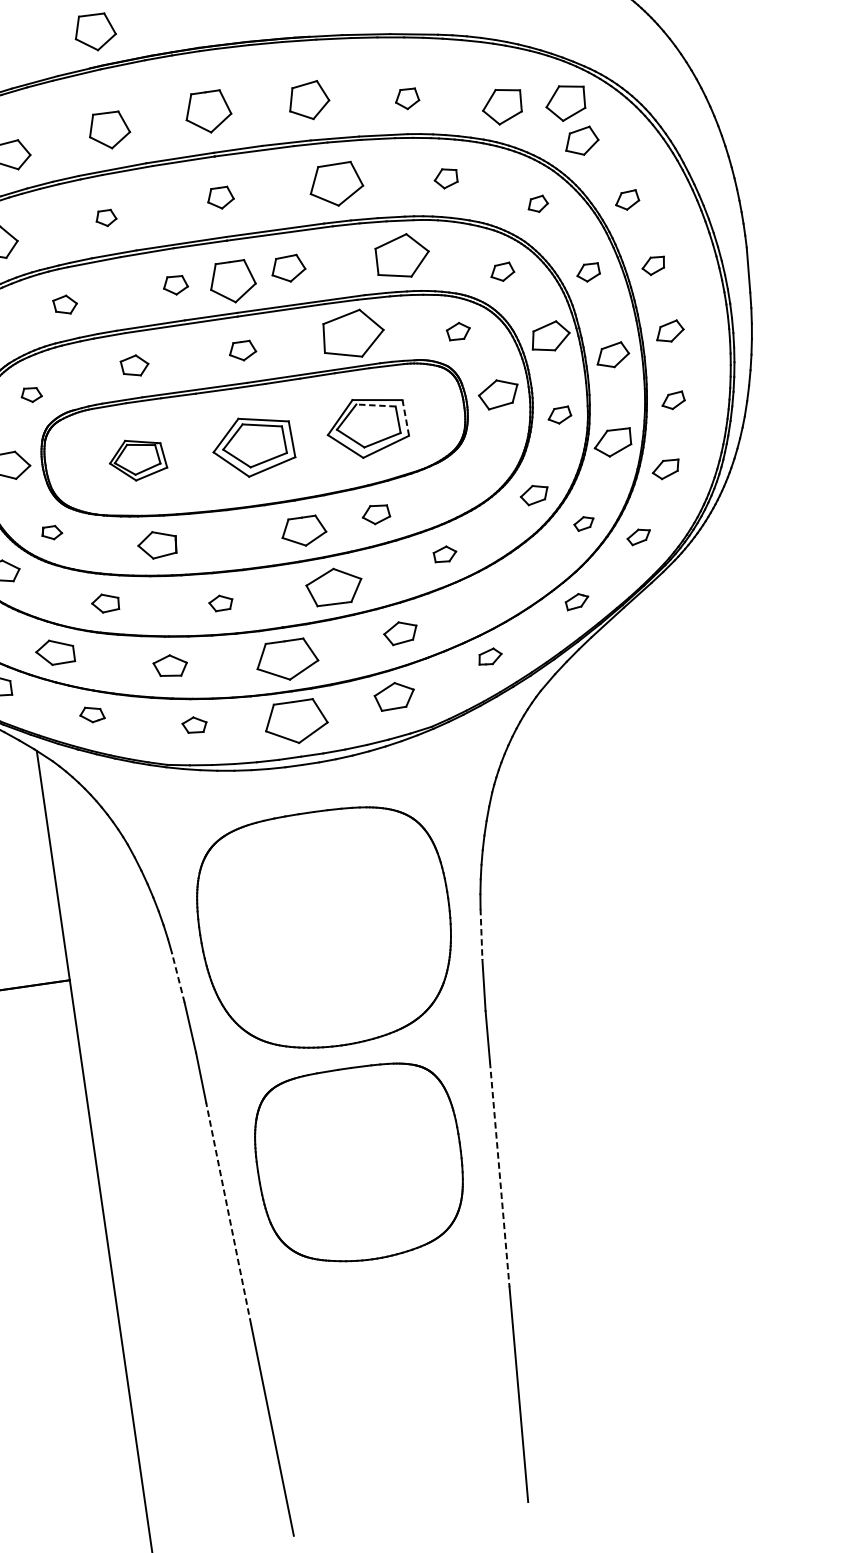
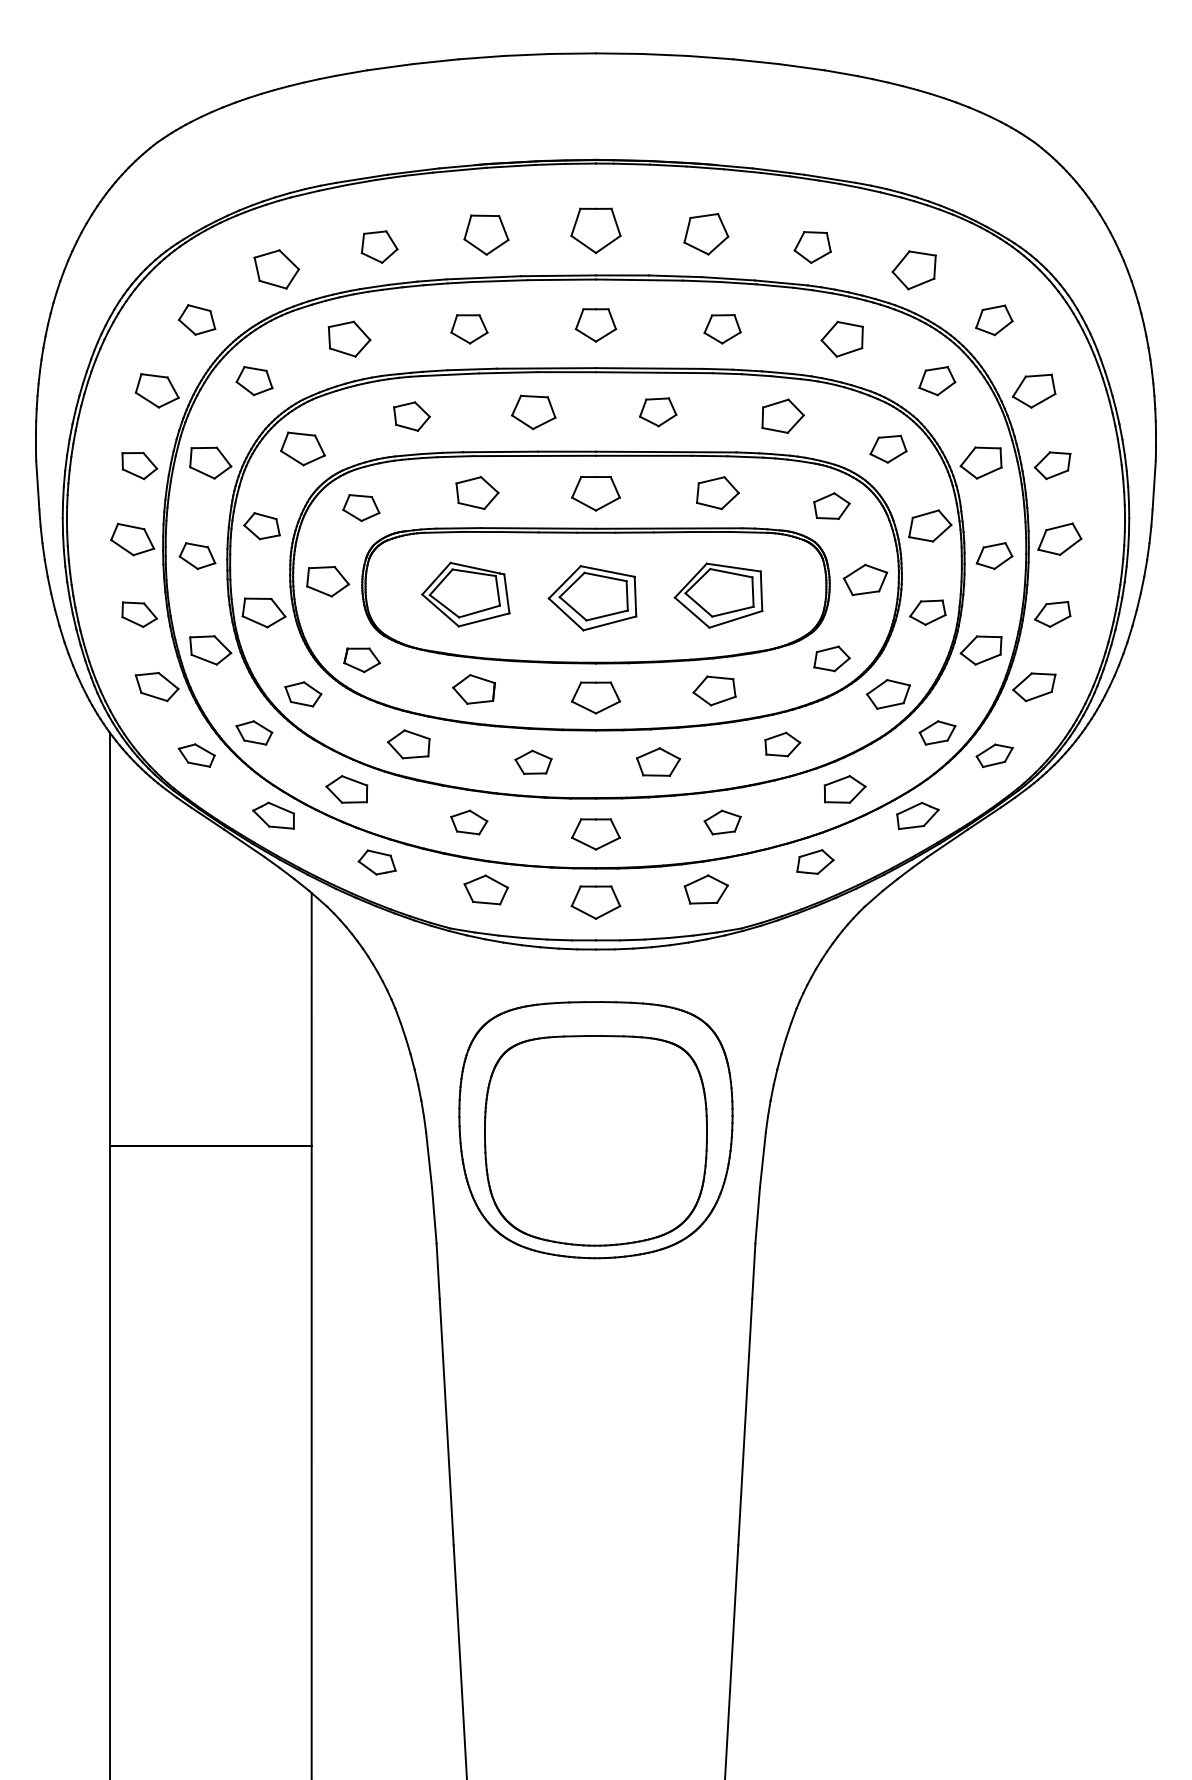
part: (95, 31) -> (486, 126), removed
part: (407, 99) -> (812, 247), size x1.43
part: (565, 103) -> (982, 276), removed
part: (445, 177) -> (841, 338), size x1.67
part: (336, 185) -> (722, 329), size x0.62
part: (220, 198) -> (595, 325), size x1.43
part: (627, 199) -> (1034, 390), size x1.67
part: (538, 204) -> (937, 381), size x1.67
part: (106, 218) -> (469, 329), size x1.67
part: (401, 255) -> (782, 415), size x0.71
part: (653, 265) -> (1052, 465), size x1.43
part: (502, 271) -> (888, 448), size x1.43
part: (587, 272) -> (980, 462), size x1.67
part: (232, 281) -> (595, 417), removed
part: (175, 285) -> (533, 412), size x1.67
part: (65, 305) -> (411, 416), size x1.43
part: (458, 330) -> (831, 505), size x1.43
part: (669, 331) -> (1059, 538), size x1.43
part: (353, 334) -> (717, 493), size x0.62
part: (242, 350) -> (595, 493), size x1.67
part: (134, 365) -> (477, 492), size x1.43
part: (31, 395) -> (361, 508), size x1.67
part: (673, 400) -> (1052, 614), size x1.43
line: (375, 405) -> (730, 573), dashed -> solid
part: (559, 415) -> (927, 612), size x1.43
line: (405, 418) -> (761, 591), dashed -> solid
part: (137, 459) -> (465, 594), size x1.43
part: (478, 469) -> (831, 658), added
part: (666, 469) -> (1034, 687), size x1.43
part: (534, 495) -> (888, 694), size x1.43
part: (376, 514) -> (714, 690), size x1.43
part: (584, 523) -> (937, 732), size x1.67
part: (304, 531) -> (596, 697), moved
part: (51, 533) -> (361, 660), size x1.67
part: (638, 536) -> (994, 755), size x1.43
part: (444, 554) -> (782, 744), size x1.43
part: (334, 586) -> (658, 761), size x0.71
part: (507, 587) -> (844, 789), added
part: (576, 601) -> (917, 815), size x1.67
part: (221, 602) -> (533, 761), size x1.43
part: (105, 603) -> (408, 744), size x1.43
part: (490, 656) -> (815, 861), size x1.43
part: (286, 660) -> (595, 834), size x0.71
part: (91, 714) -> (376, 862), size x1.43
part: (295, 722) -> (595, 902), size x0.71
part: (194, 724) -> (485, 889), size x1.67
line: (481, 934) -> (762, 1160), dashed -> solid
line: (178, 978) -> (429, 1160), dashed -> solid
part: (359, 1163) -> (595, 1140), moved
line: (500, 1174) -> (745, 1422), dashed -> solid
line: (228, 1213) -> (446, 1421), dashed -> solid

